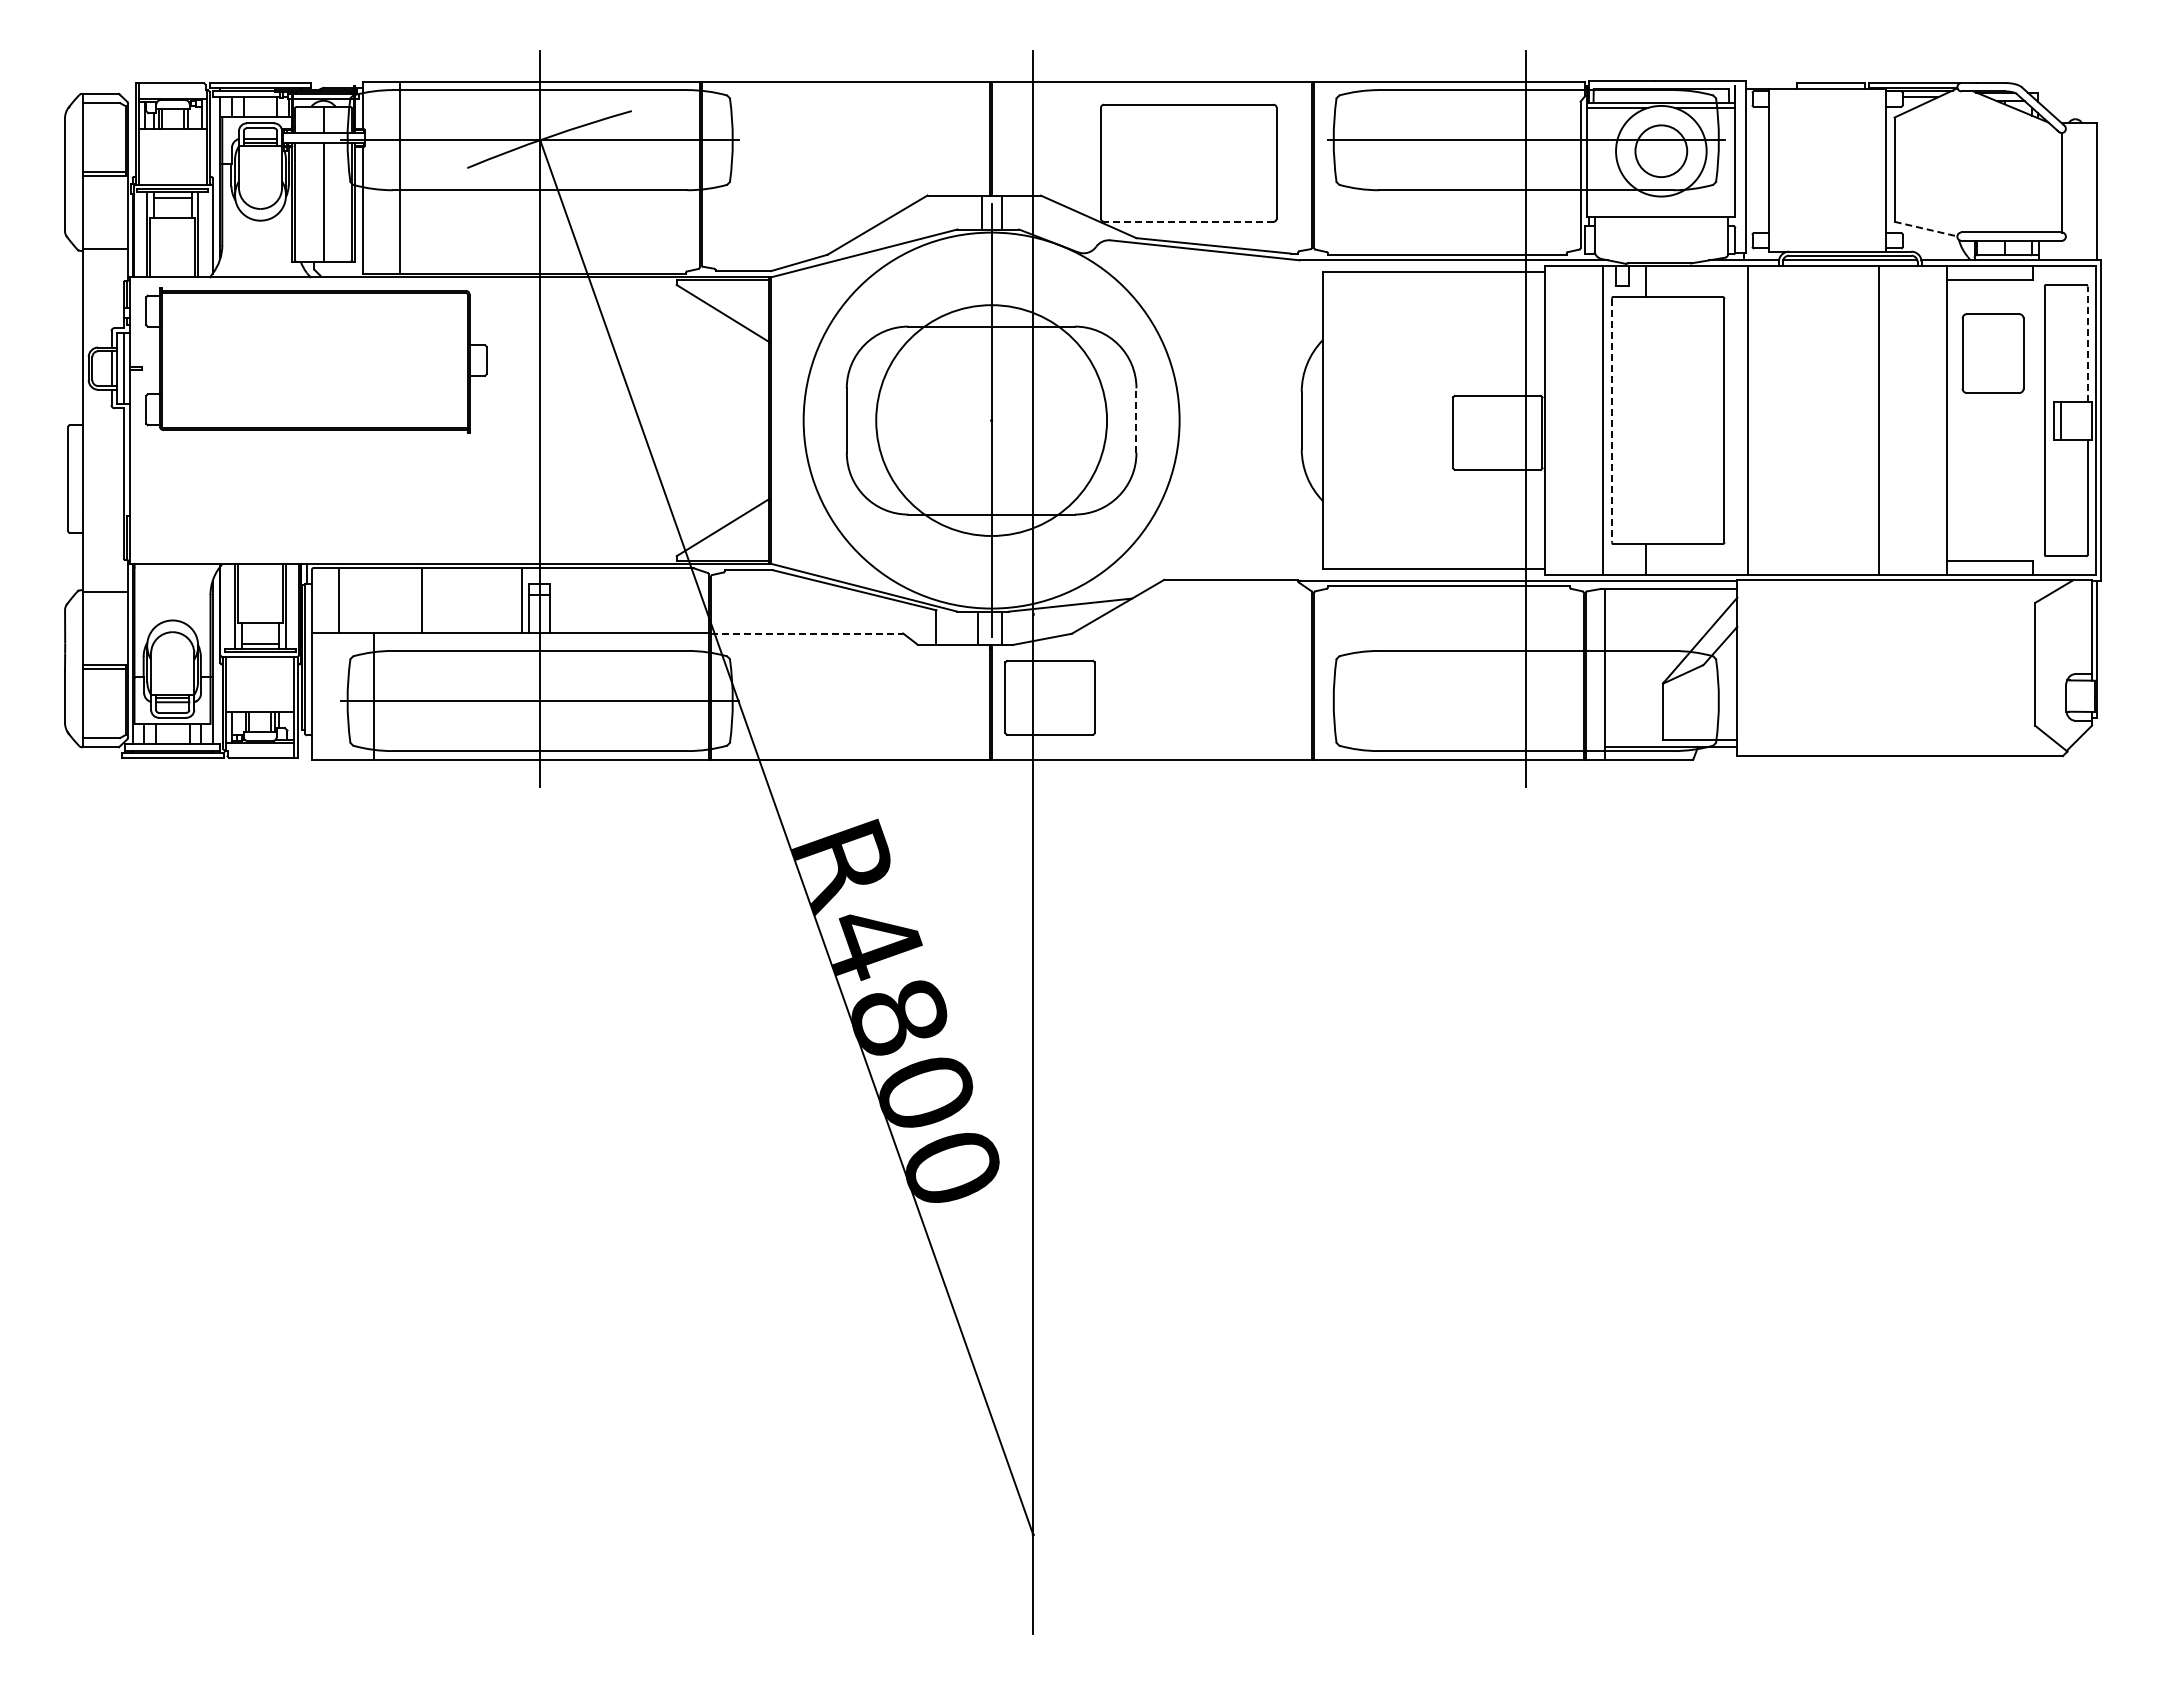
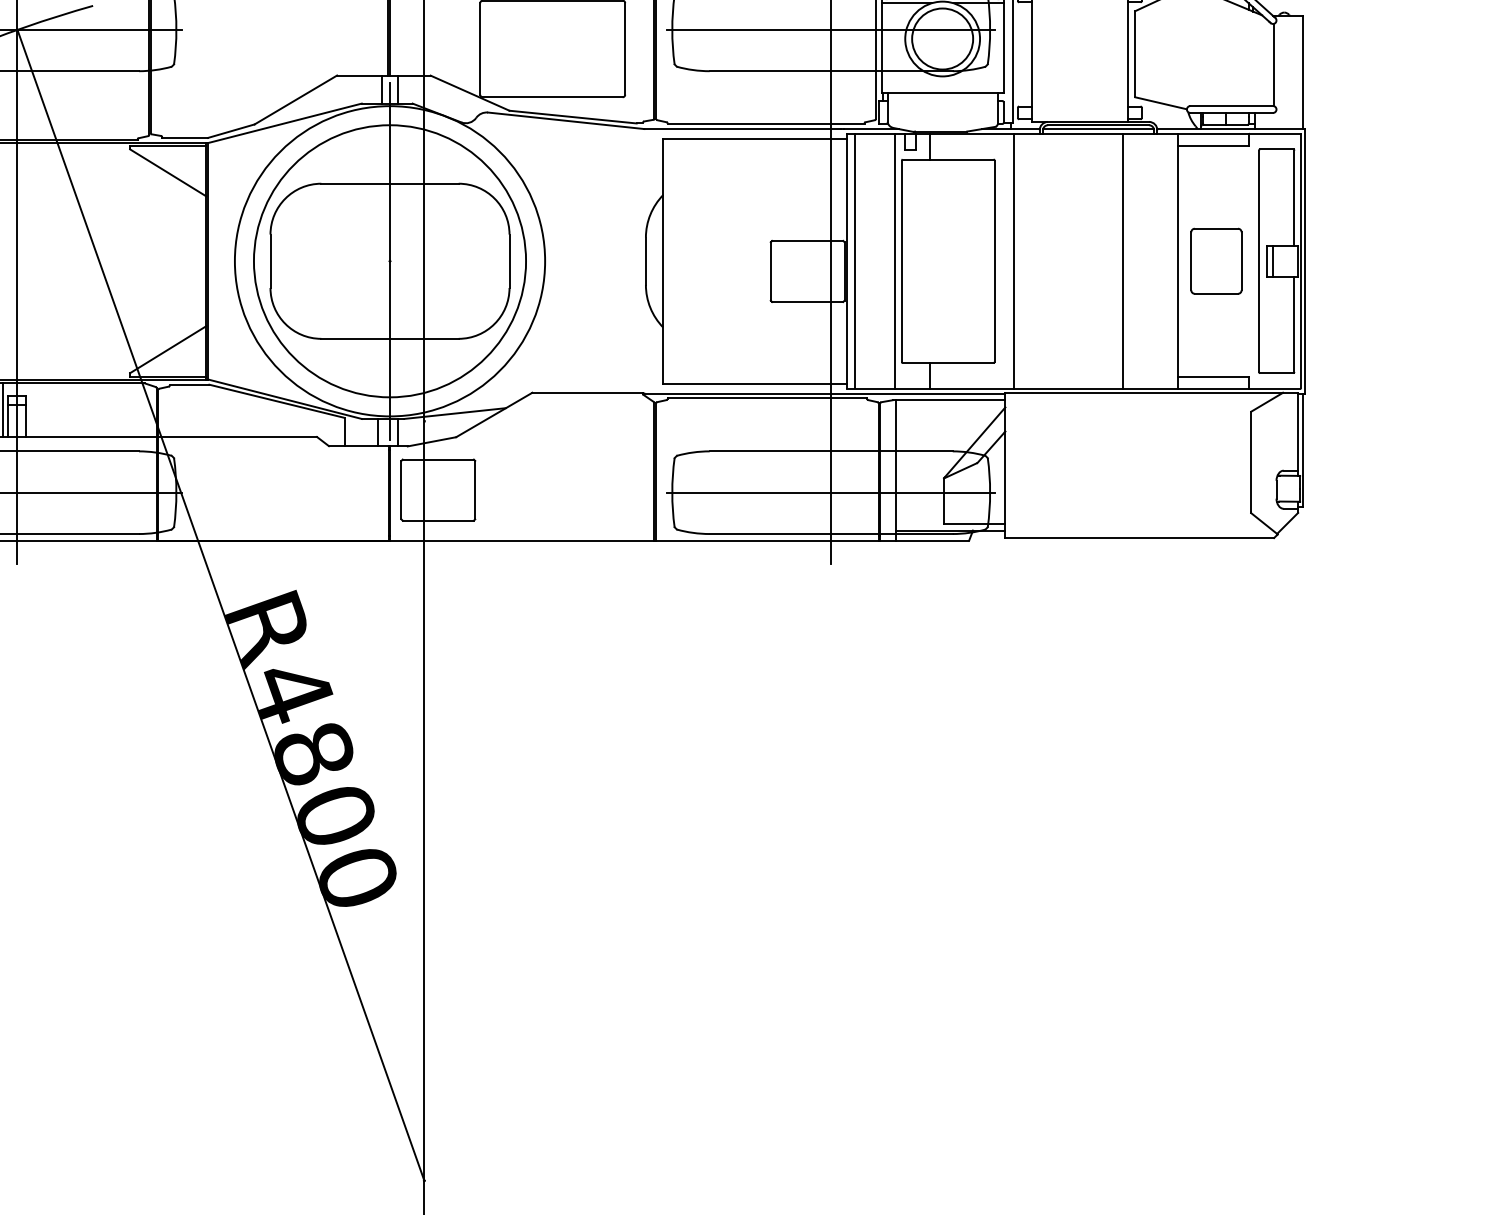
circle: (1661, 151) -> (942, 39), size x1.43
line: (1188, 221) -> (552, 96), dashed -> solid
line: (1926, 229) -> (1161, 103), dashed -> solid
line: (2087, 344) -> (1294, 198), dashed -> solid
part: (1992, 353) -> (1215, 261), moved
circle: (991, 420) -> (389, 261), size x1.43
line: (1136, 420) -> (509, 261), dashed -> solid
line: (1554, 420) -> (854, 261), added
line: (1612, 420) -> (902, 261), dashed -> solid
line: (807, 633) -> (238, 436), dashed -> solid
line: (1526, 701) -> (831, 493), added

